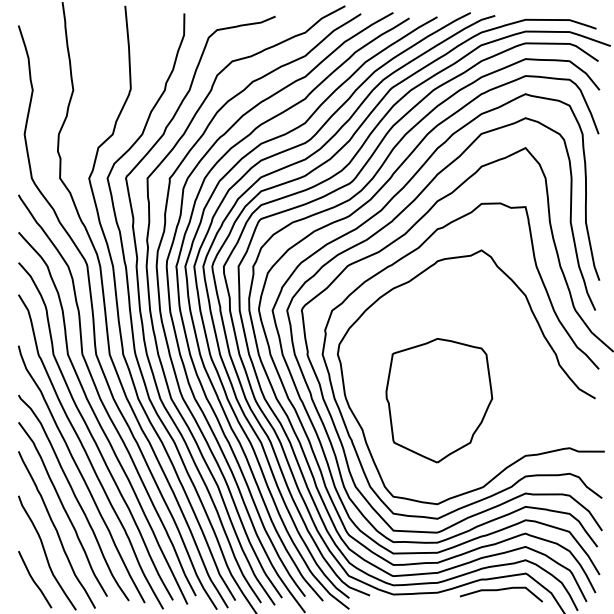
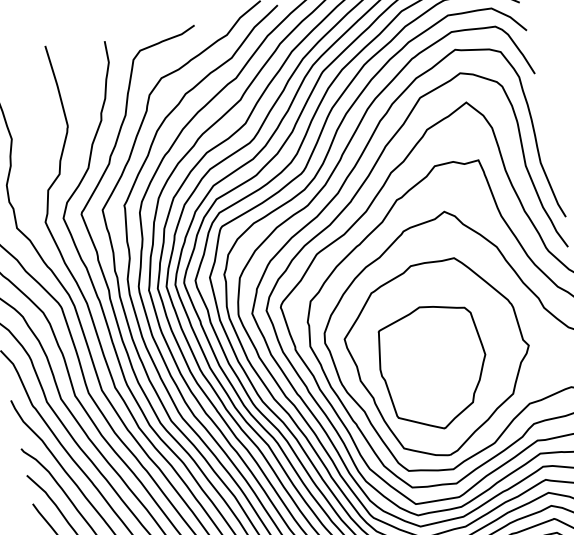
part: (446, 392) -> (439, 358), added

